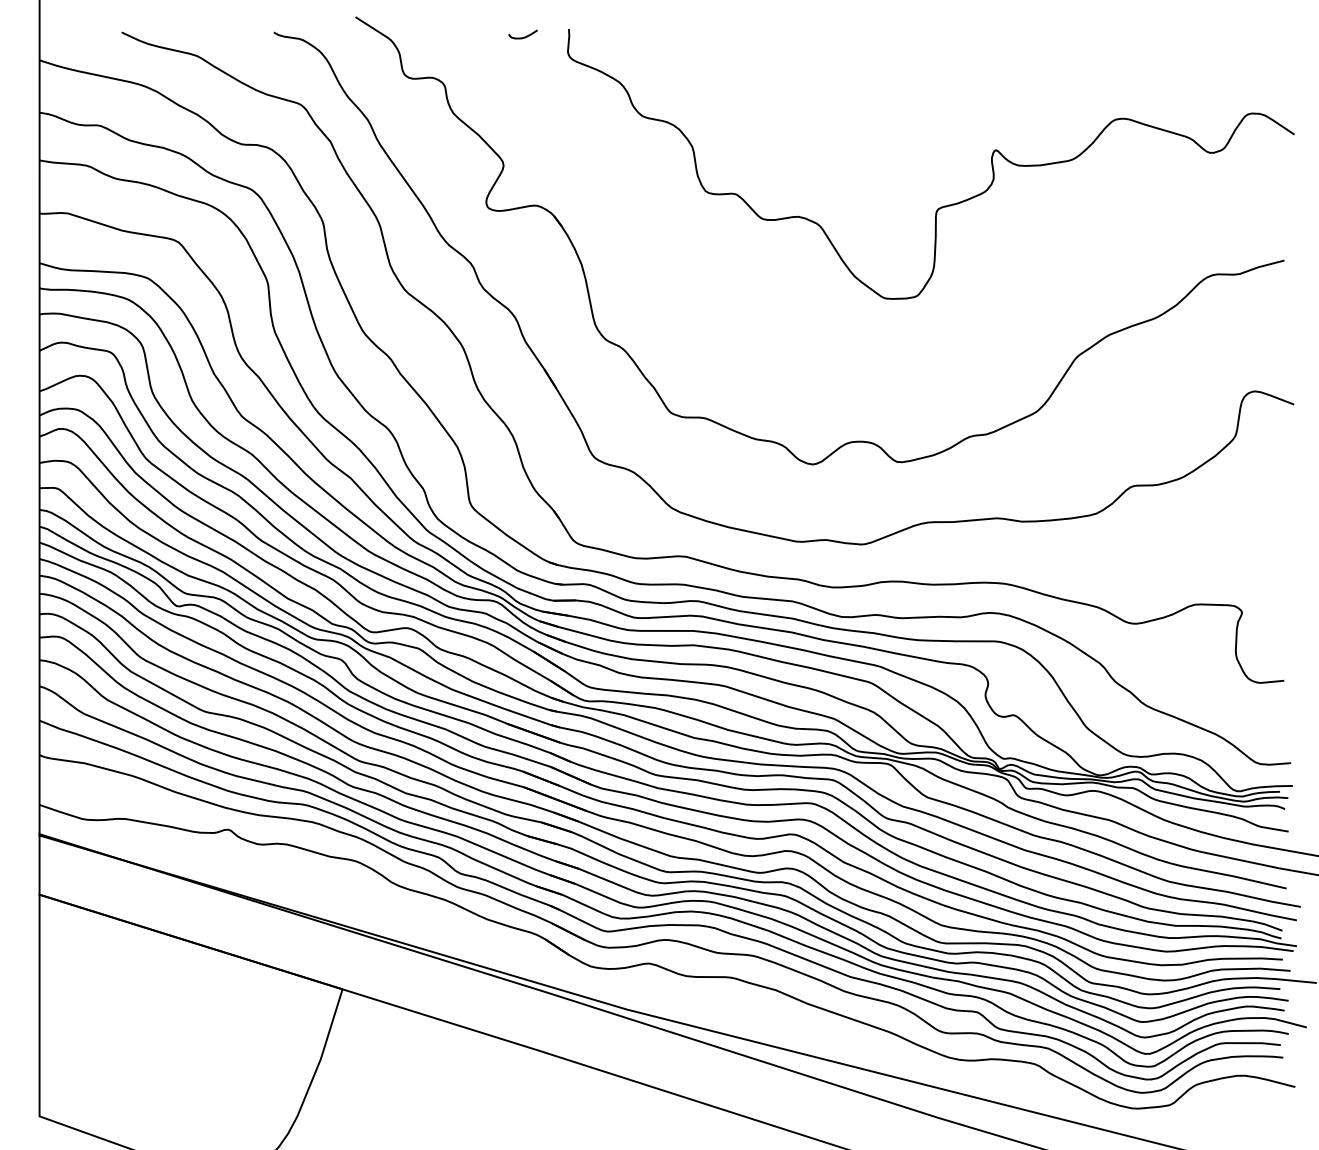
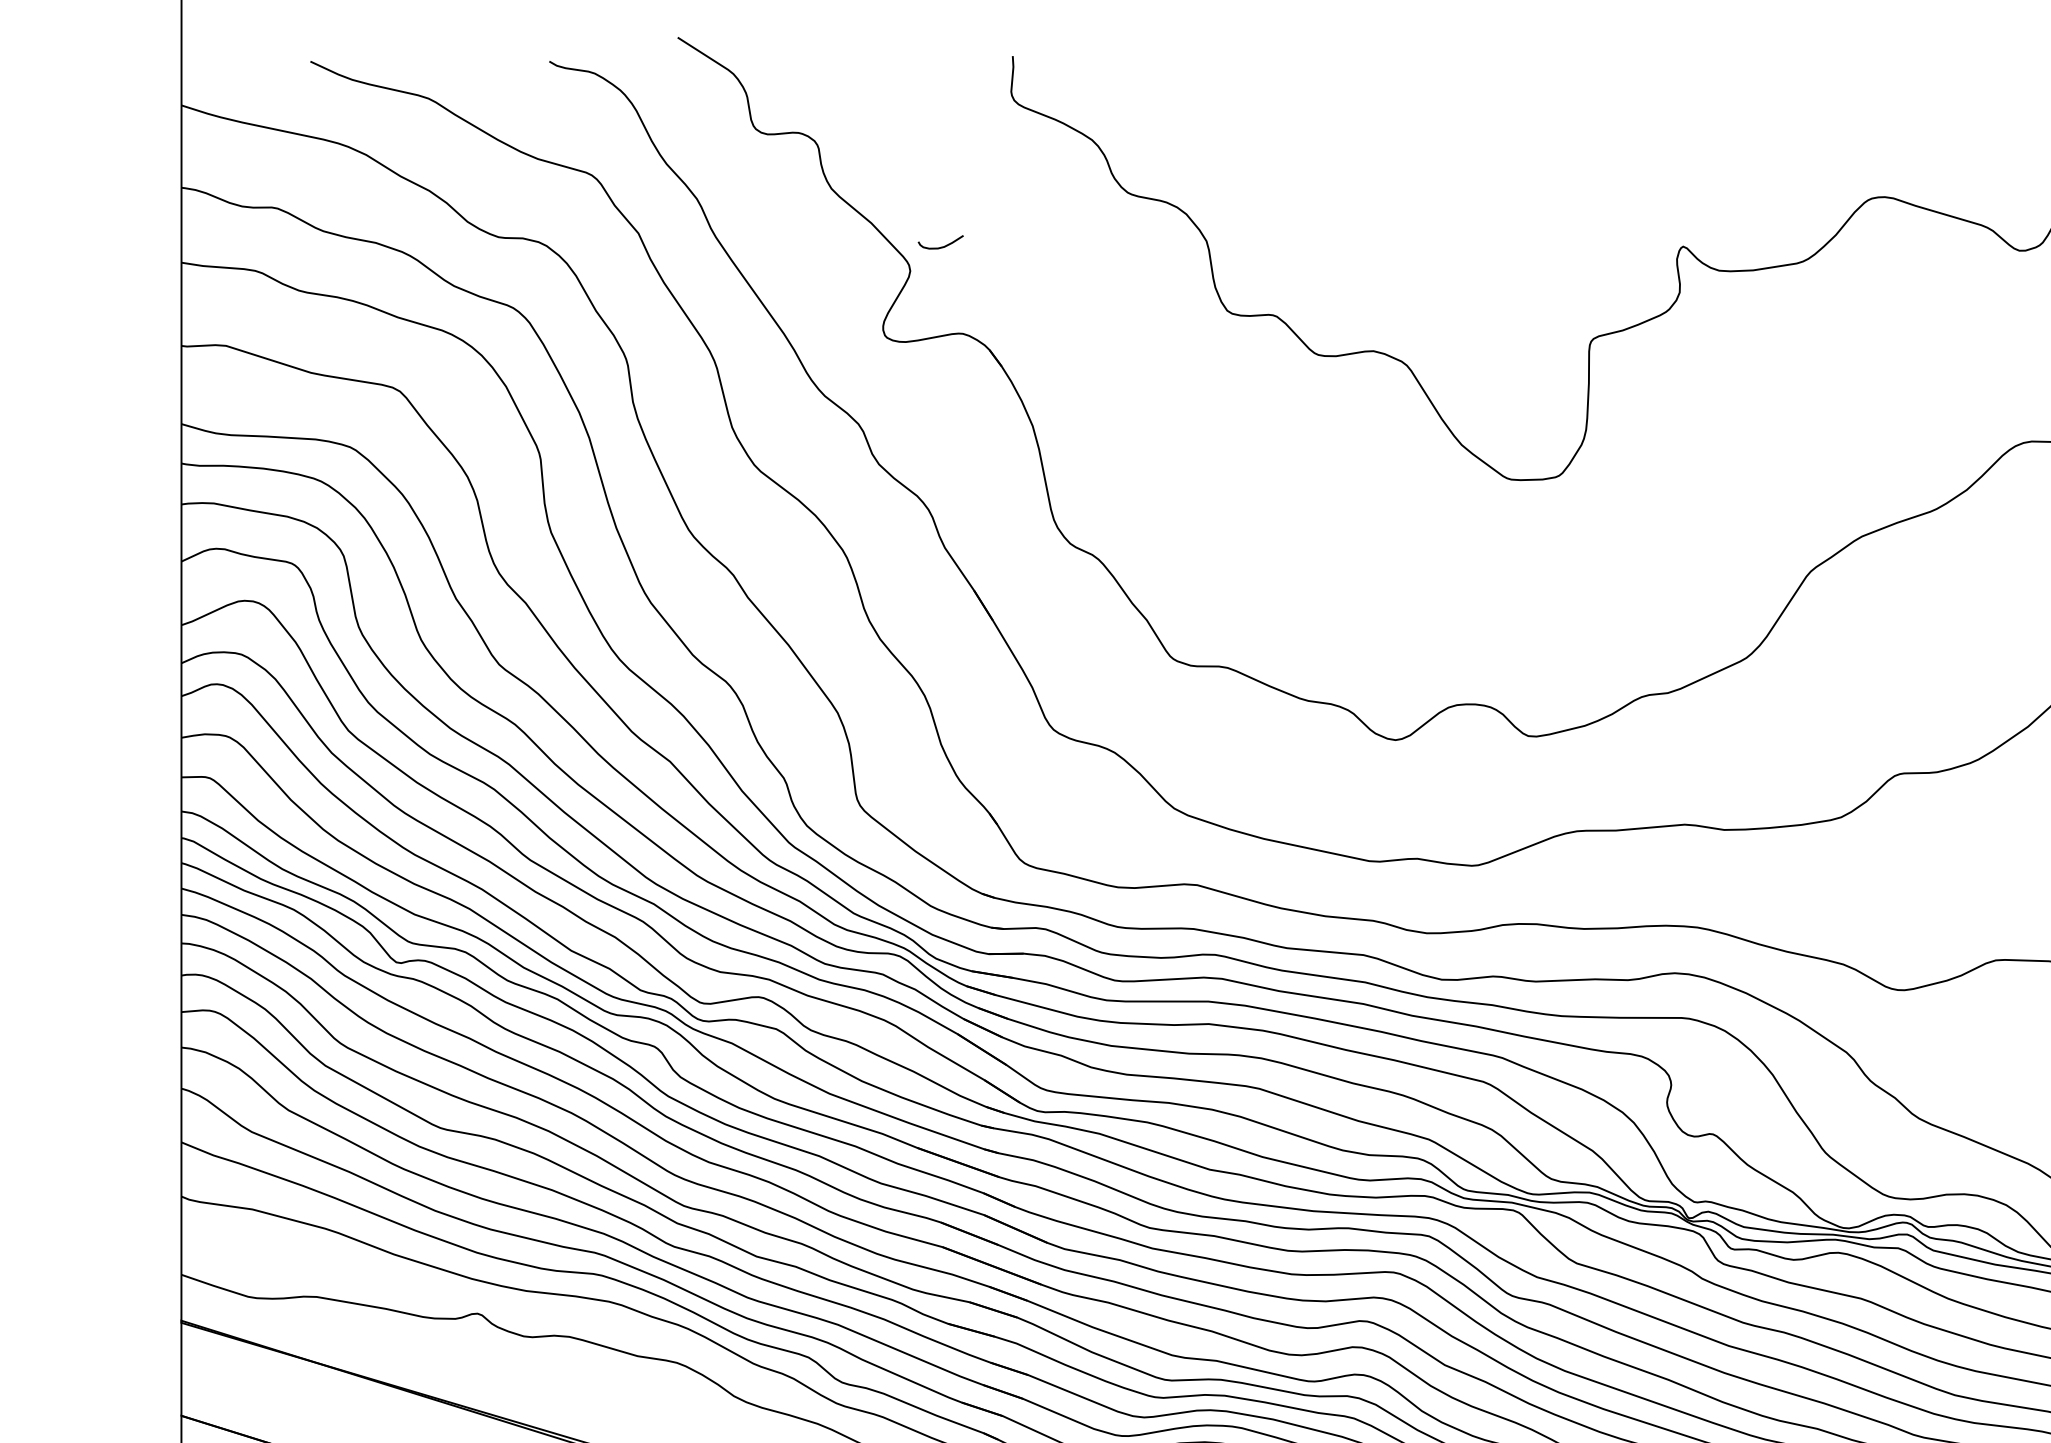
curve: (524, 36) -> (943, 245), moved

